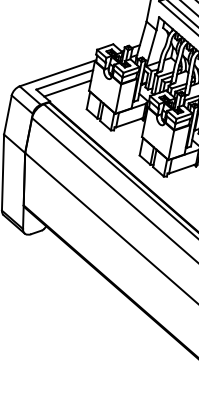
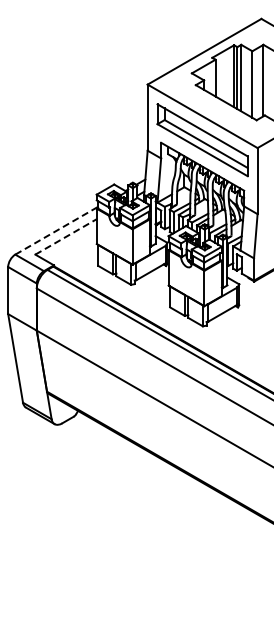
line: (57, 73) -> (56, 230), solid -> dashed
line: (65, 79) -> (66, 236), solid -> dashed
line: (67, 87) -> (71, 245), removed

